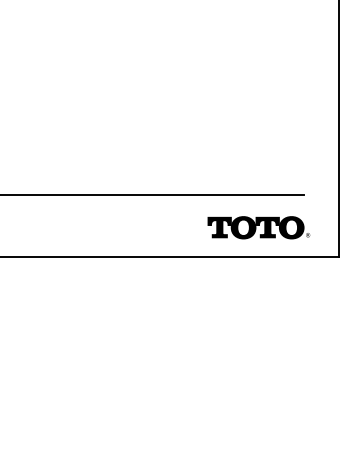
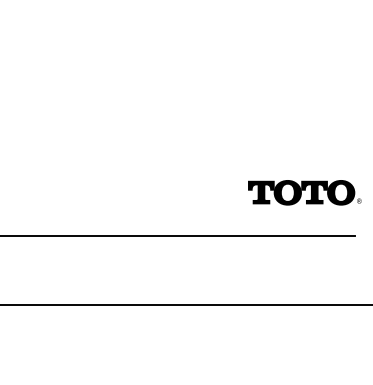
part: (258, 227) -> (304, 192), moved

